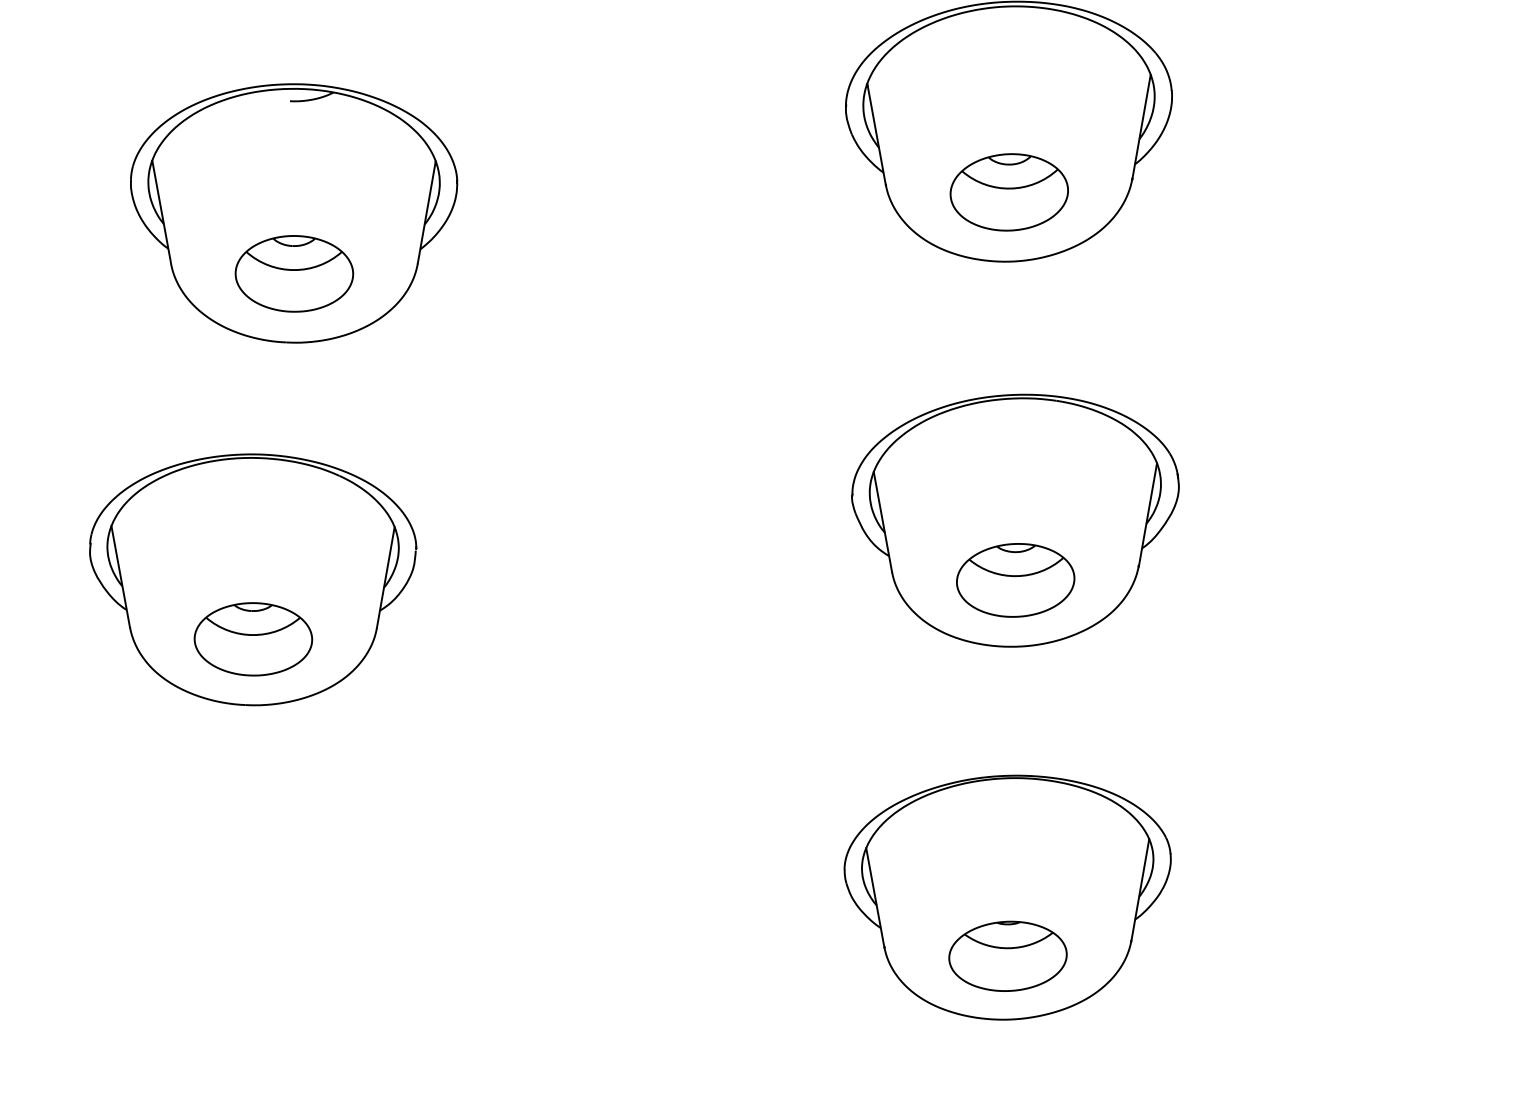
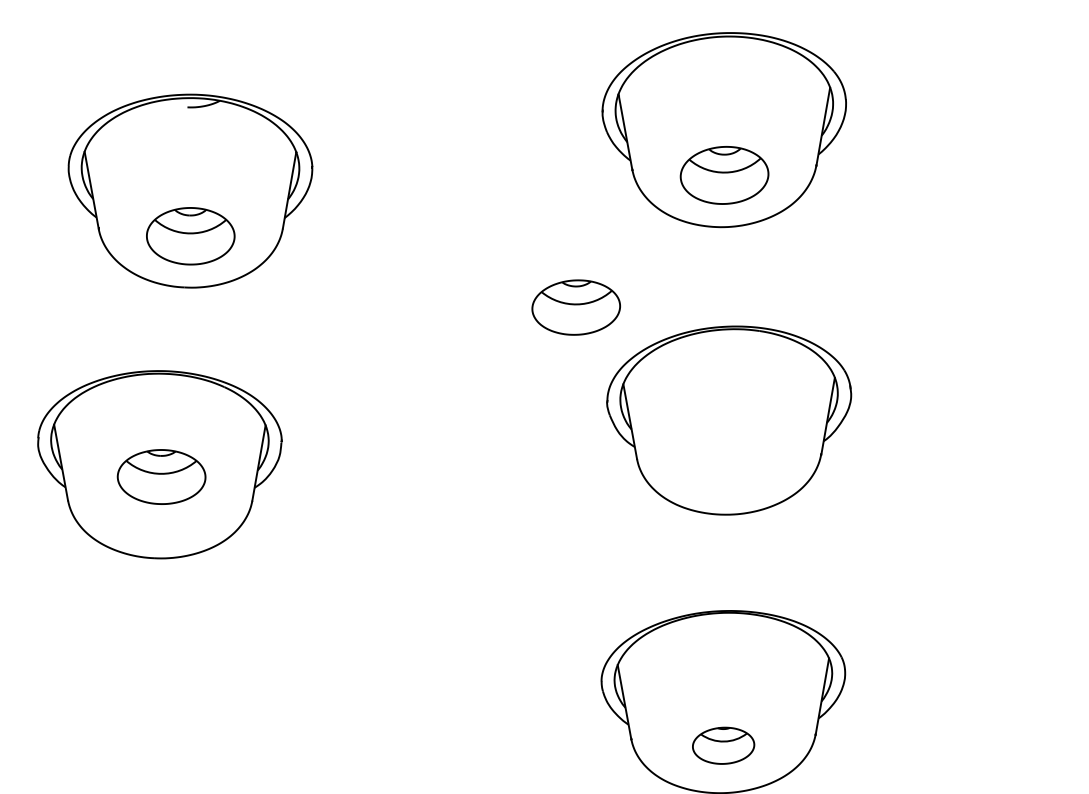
part: (1015, 580) -> (576, 307), moved
part: (253, 639) -> (161, 477), moved
part: (1007, 955) -> (723, 745), size x0.7

